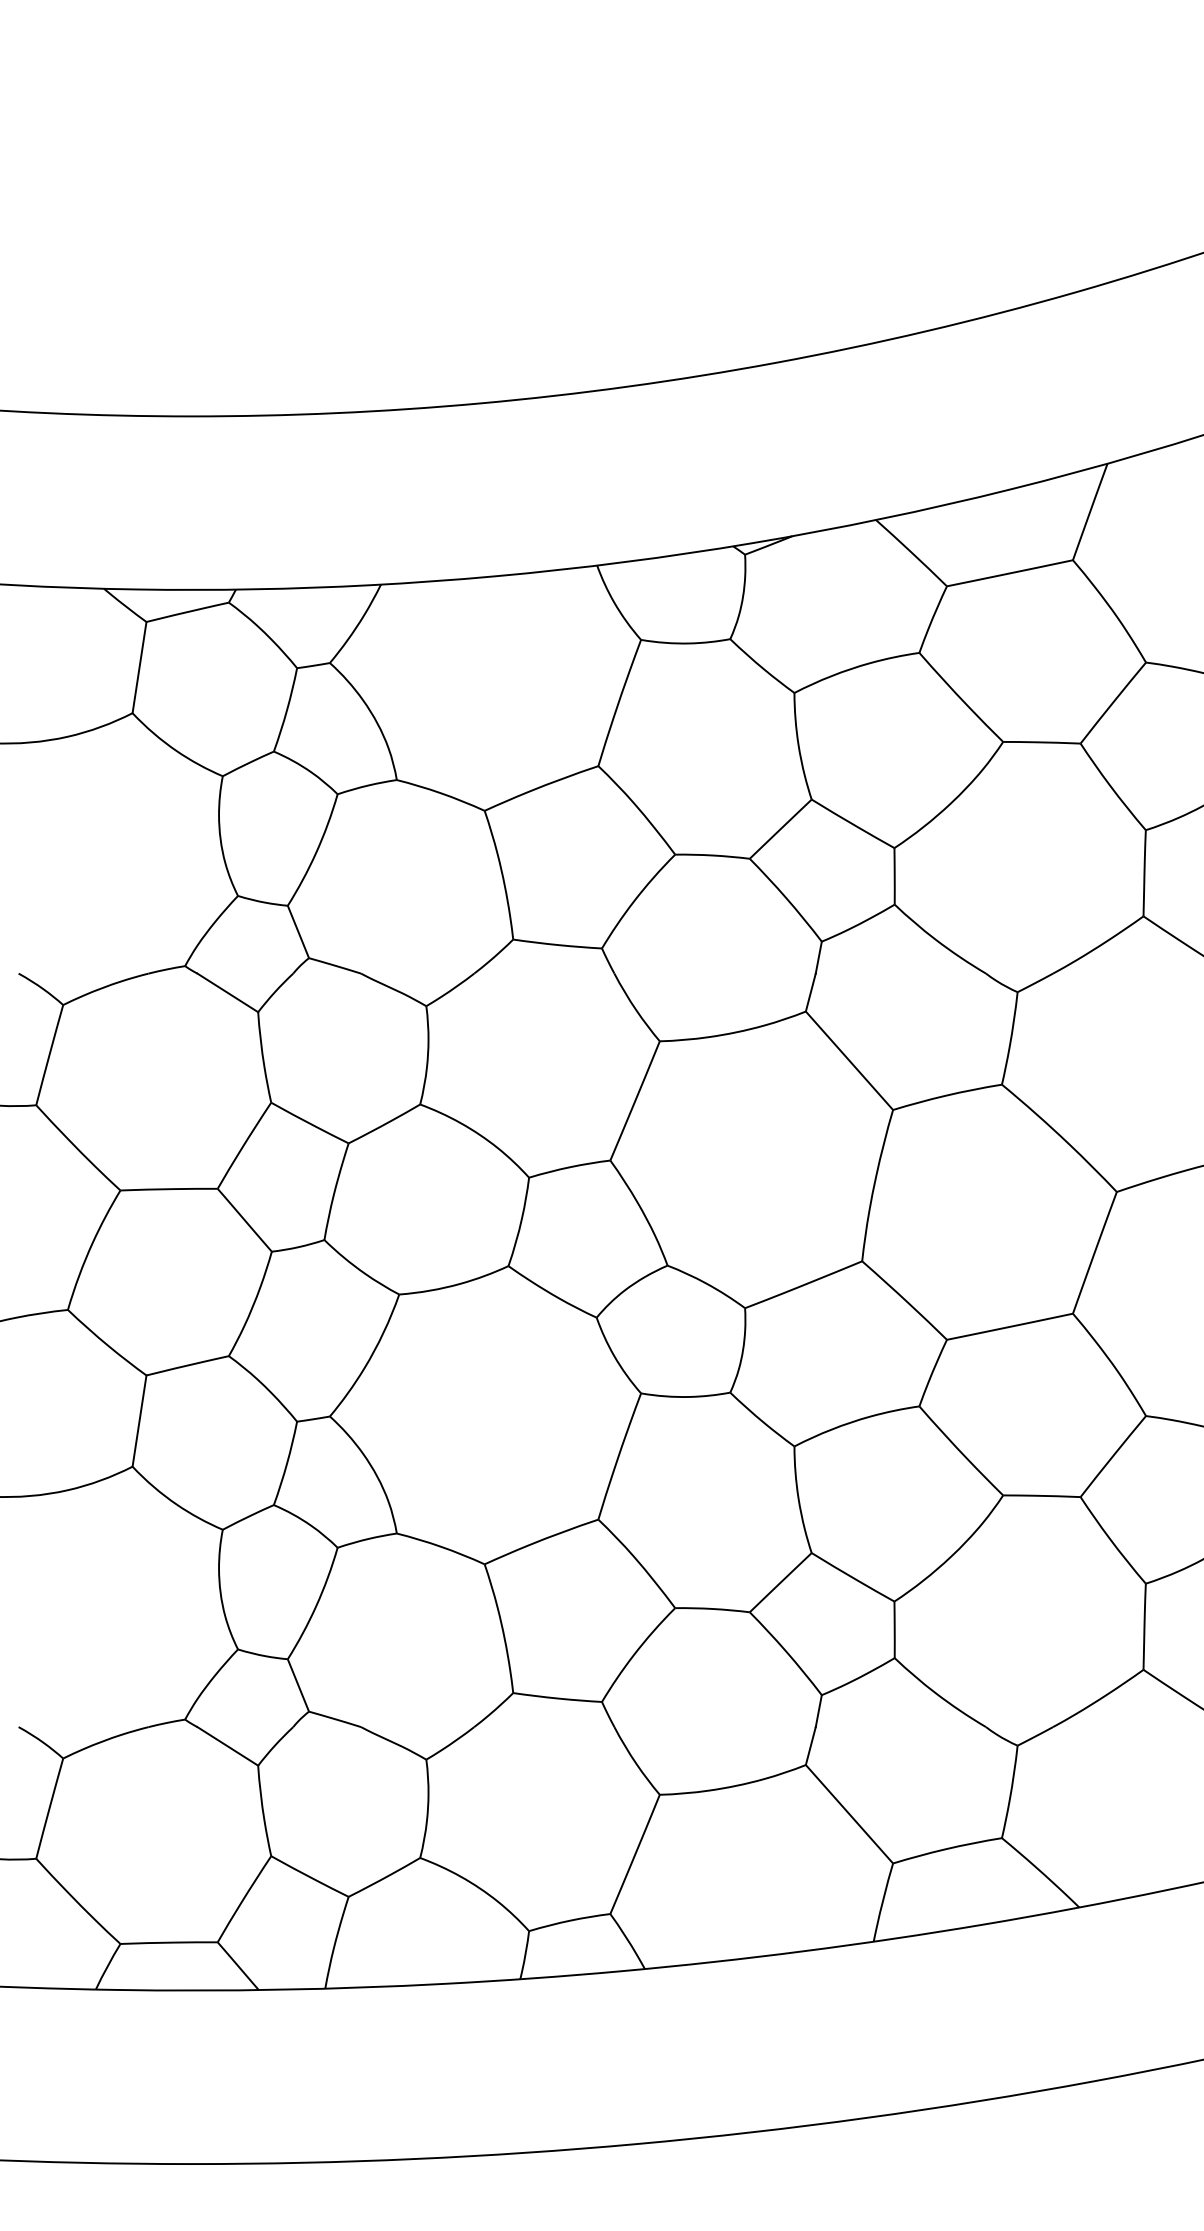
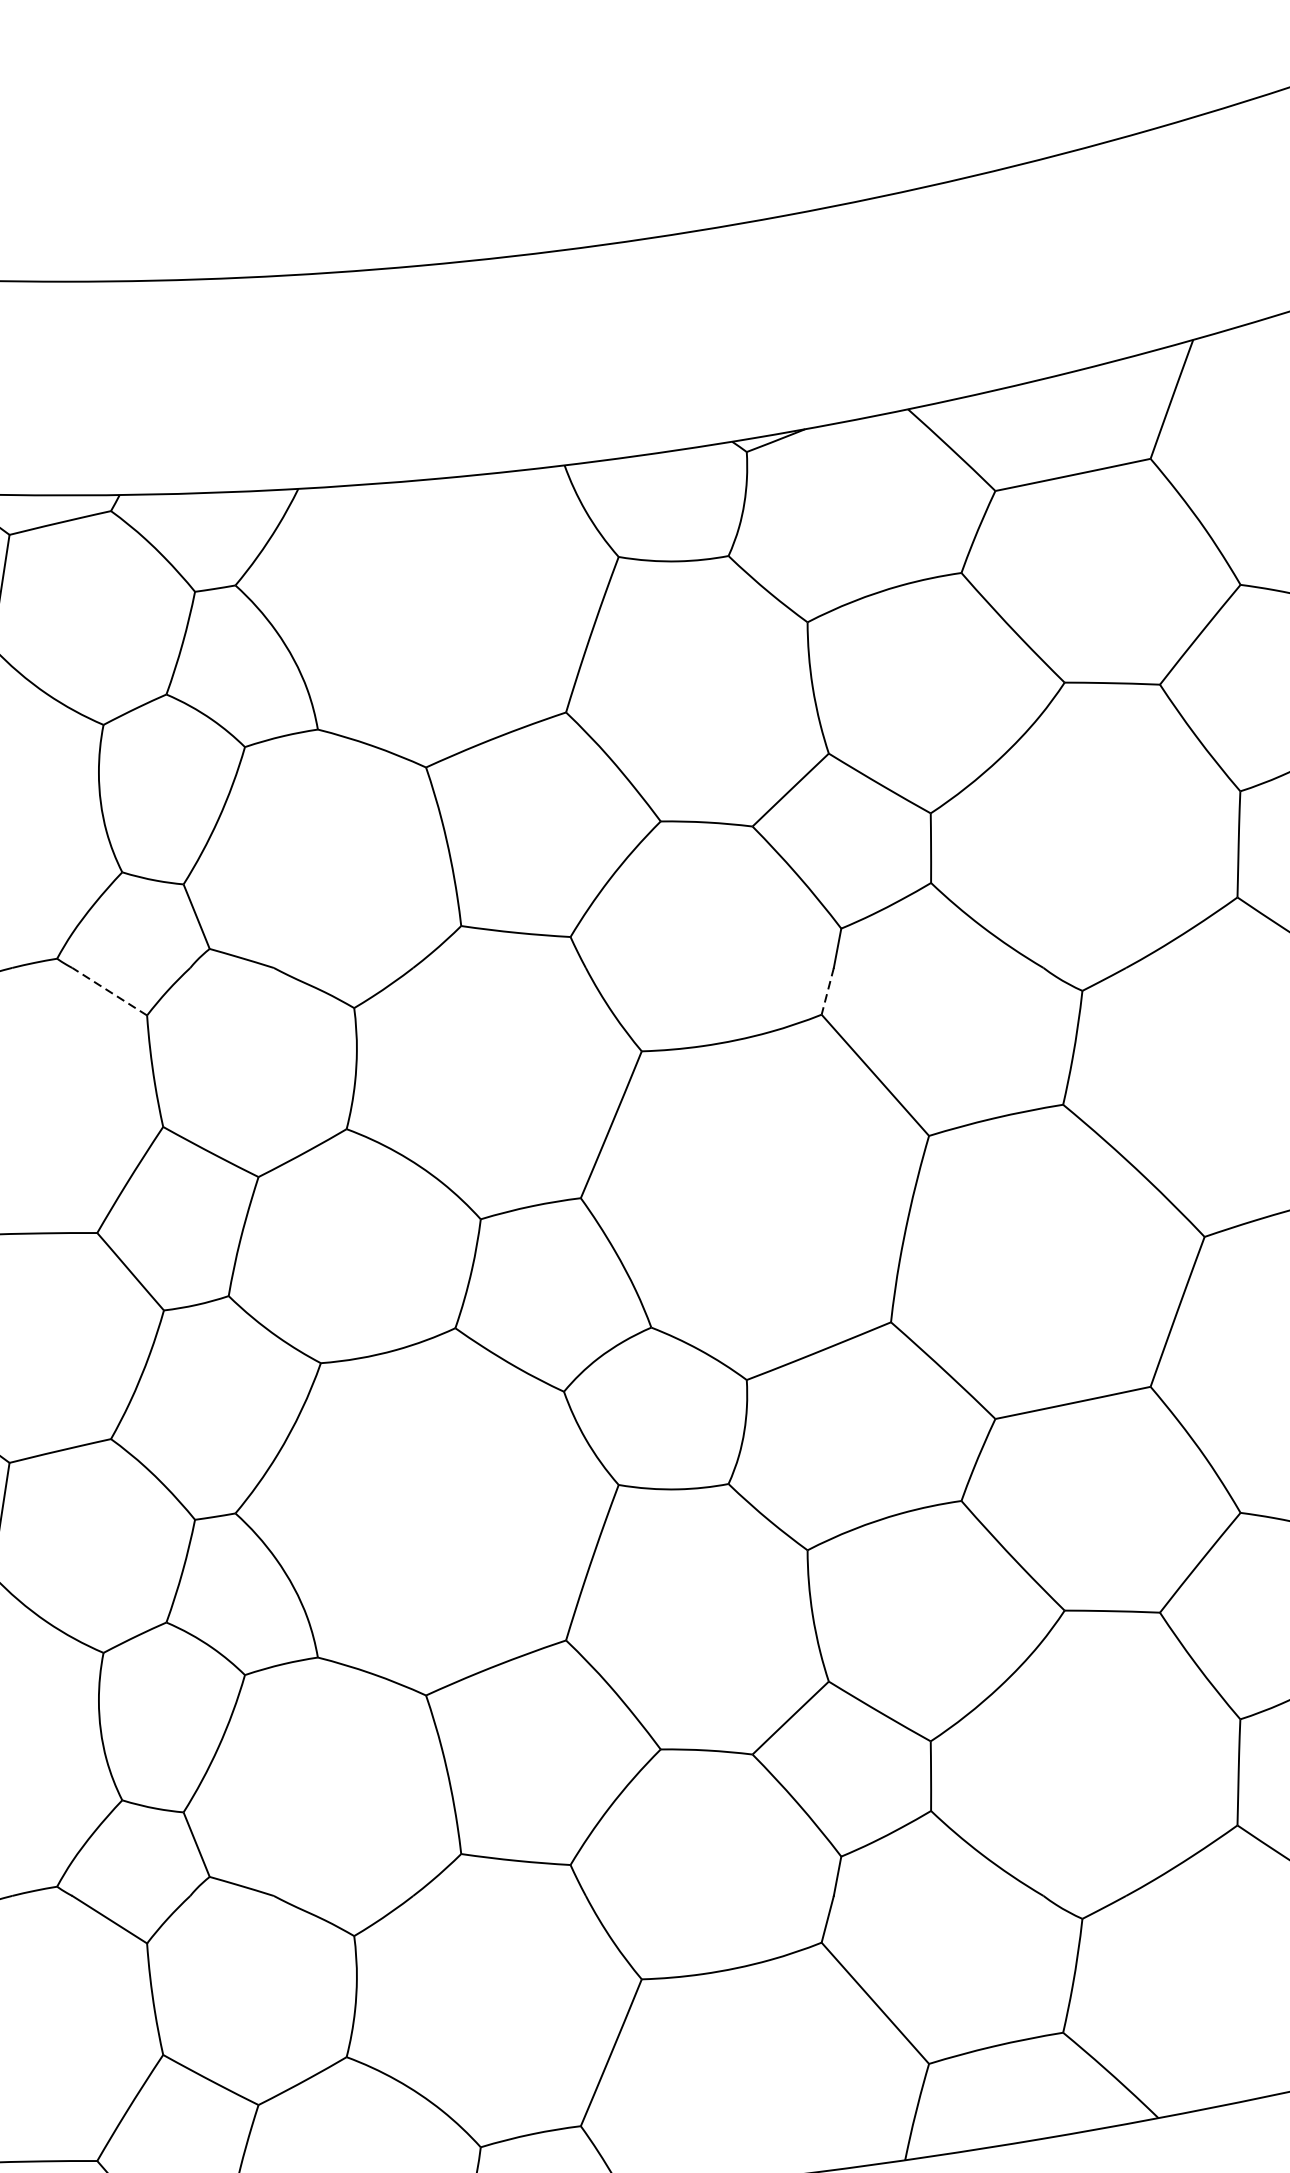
line: (227, 992) -> (109, 991), solid -> dashed
line: (810, 992) -> (827, 991), solid -> dashed

